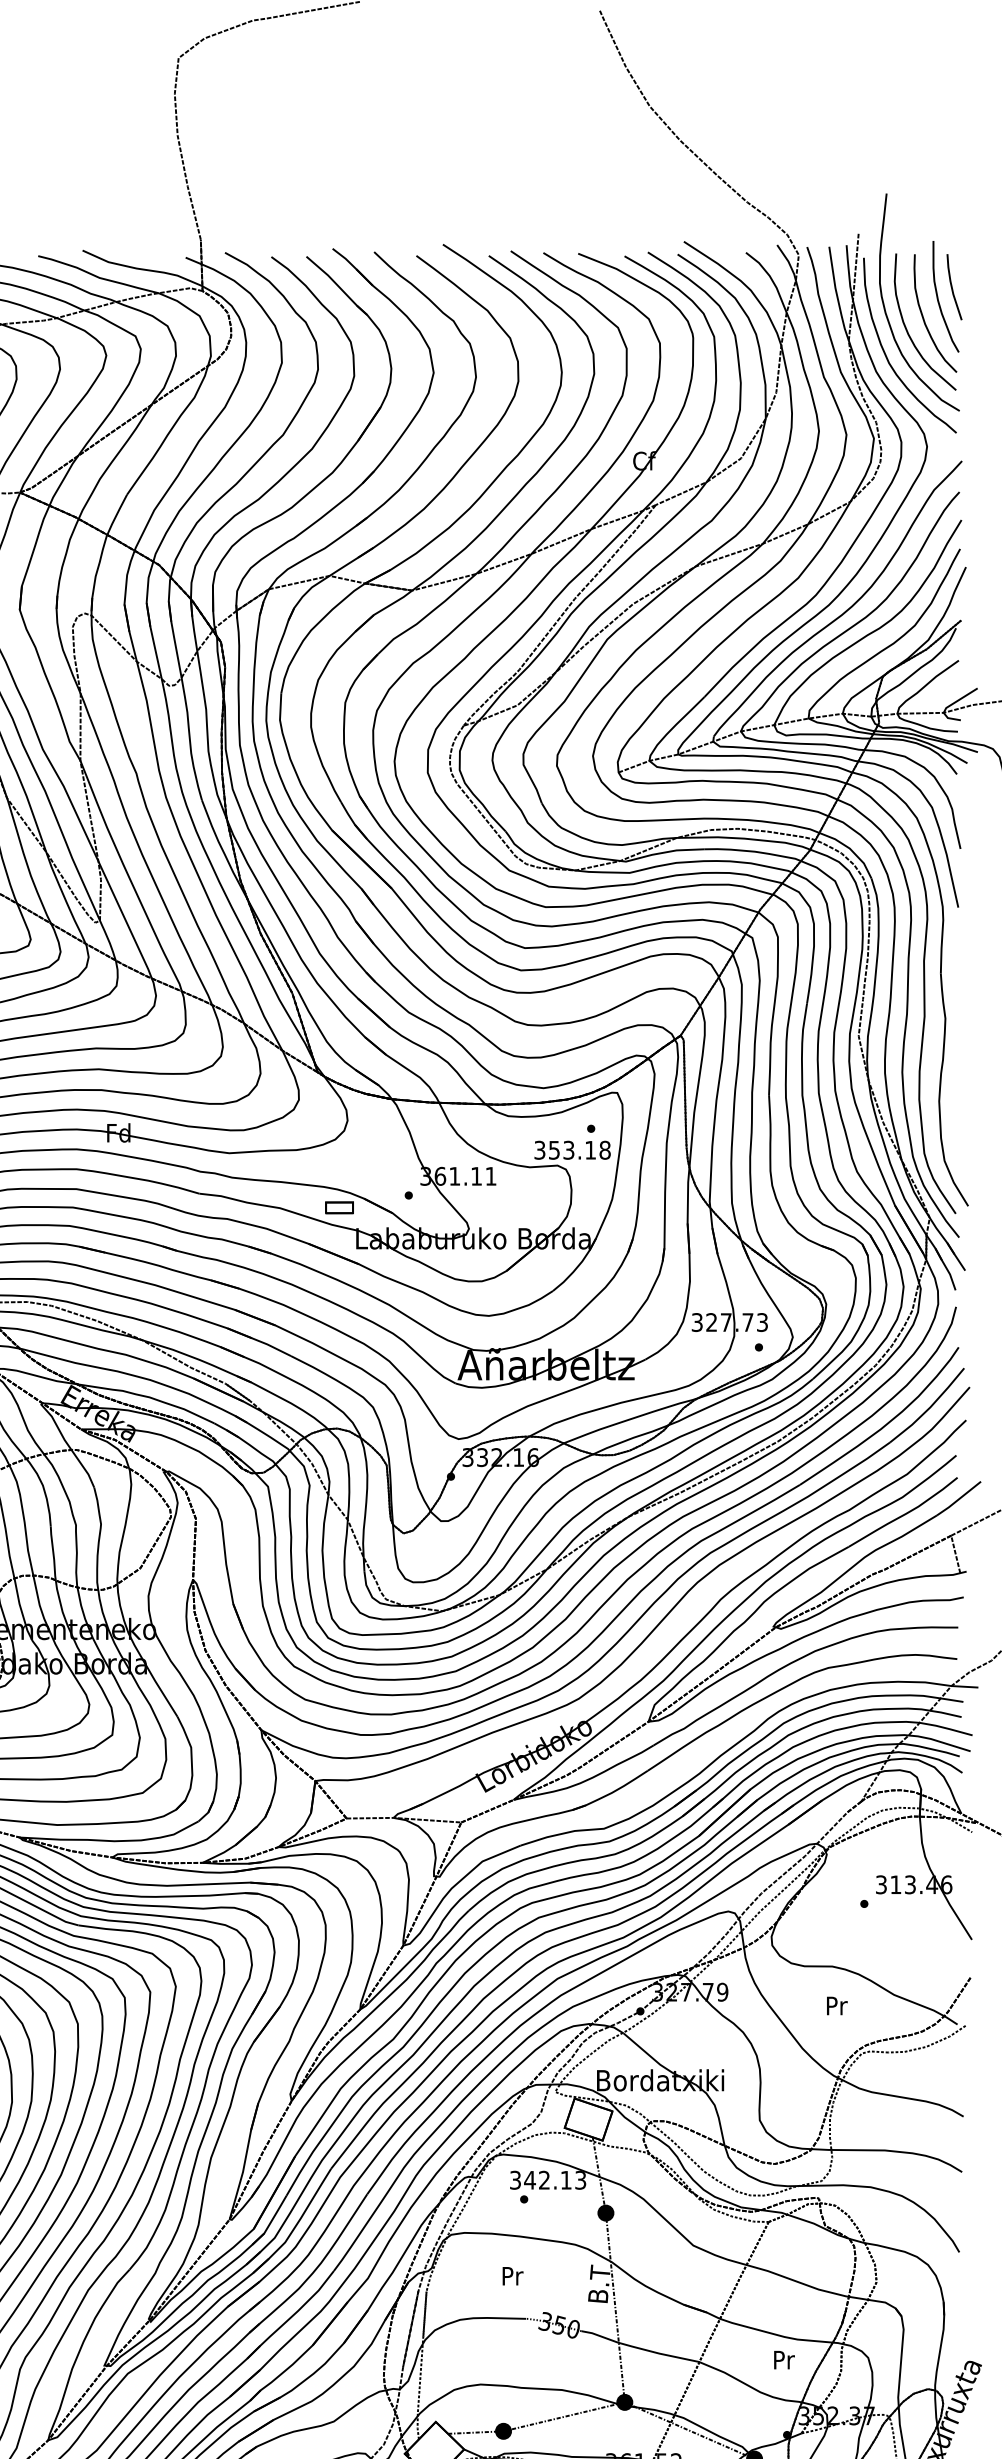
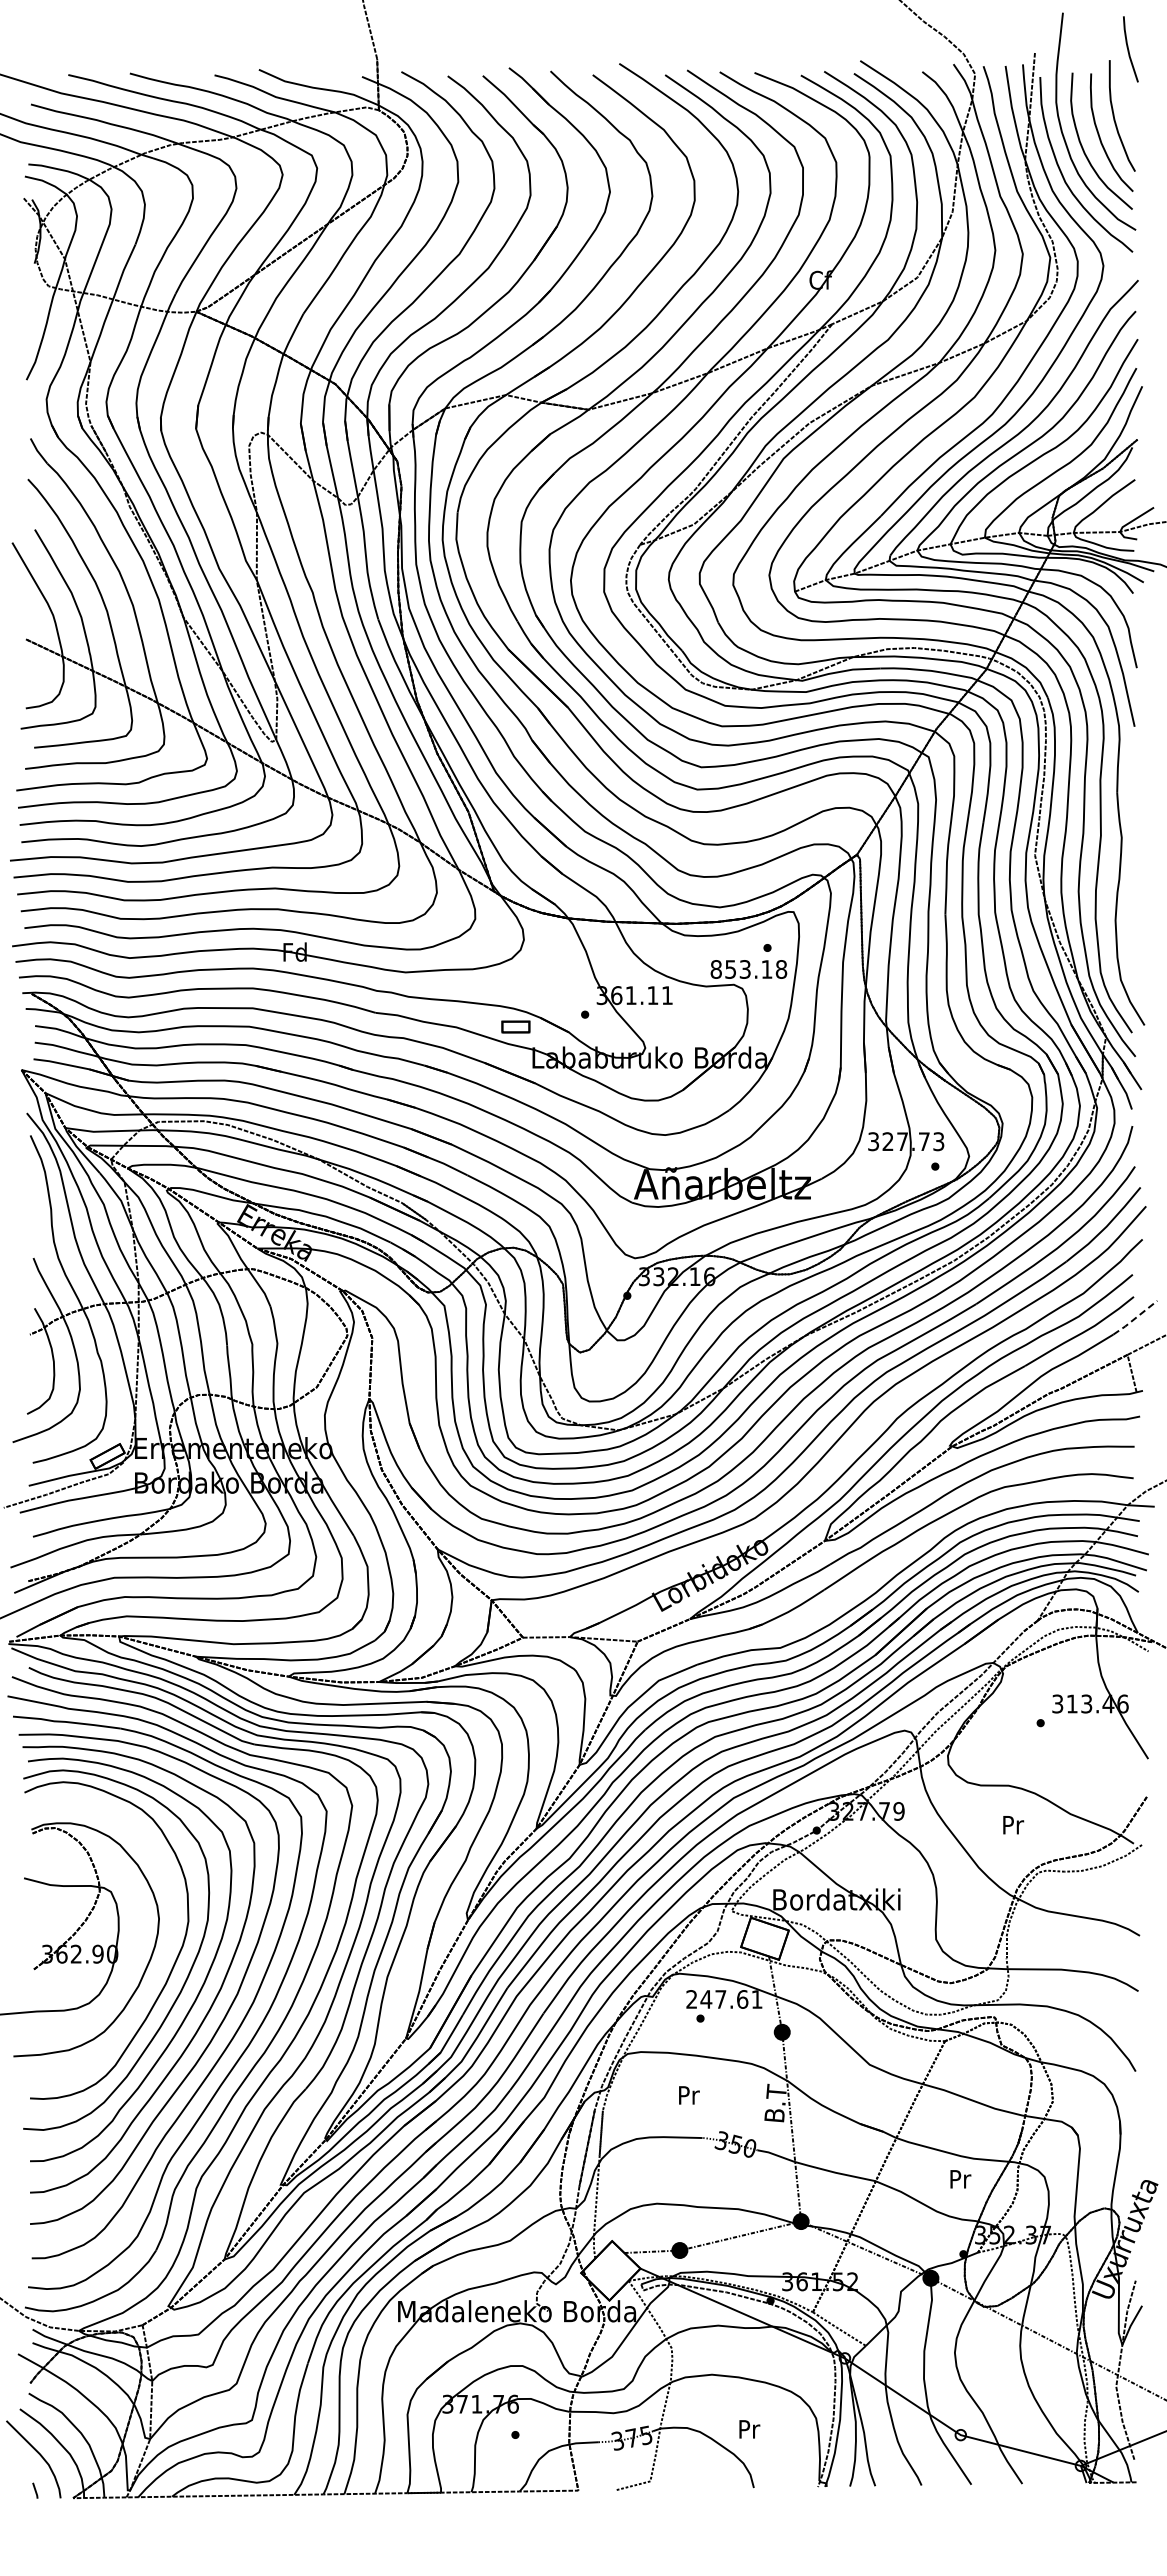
line: (953, 287) -> (1129, 49), moved
text: (539, 1150) -> (715, 969), 353.18 -> 853.18
line: (959, 1499) -> (1135, 1318), solid -> dashed
text: (548, 2180) -> (724, 1999), 342.13 -> 247.61

